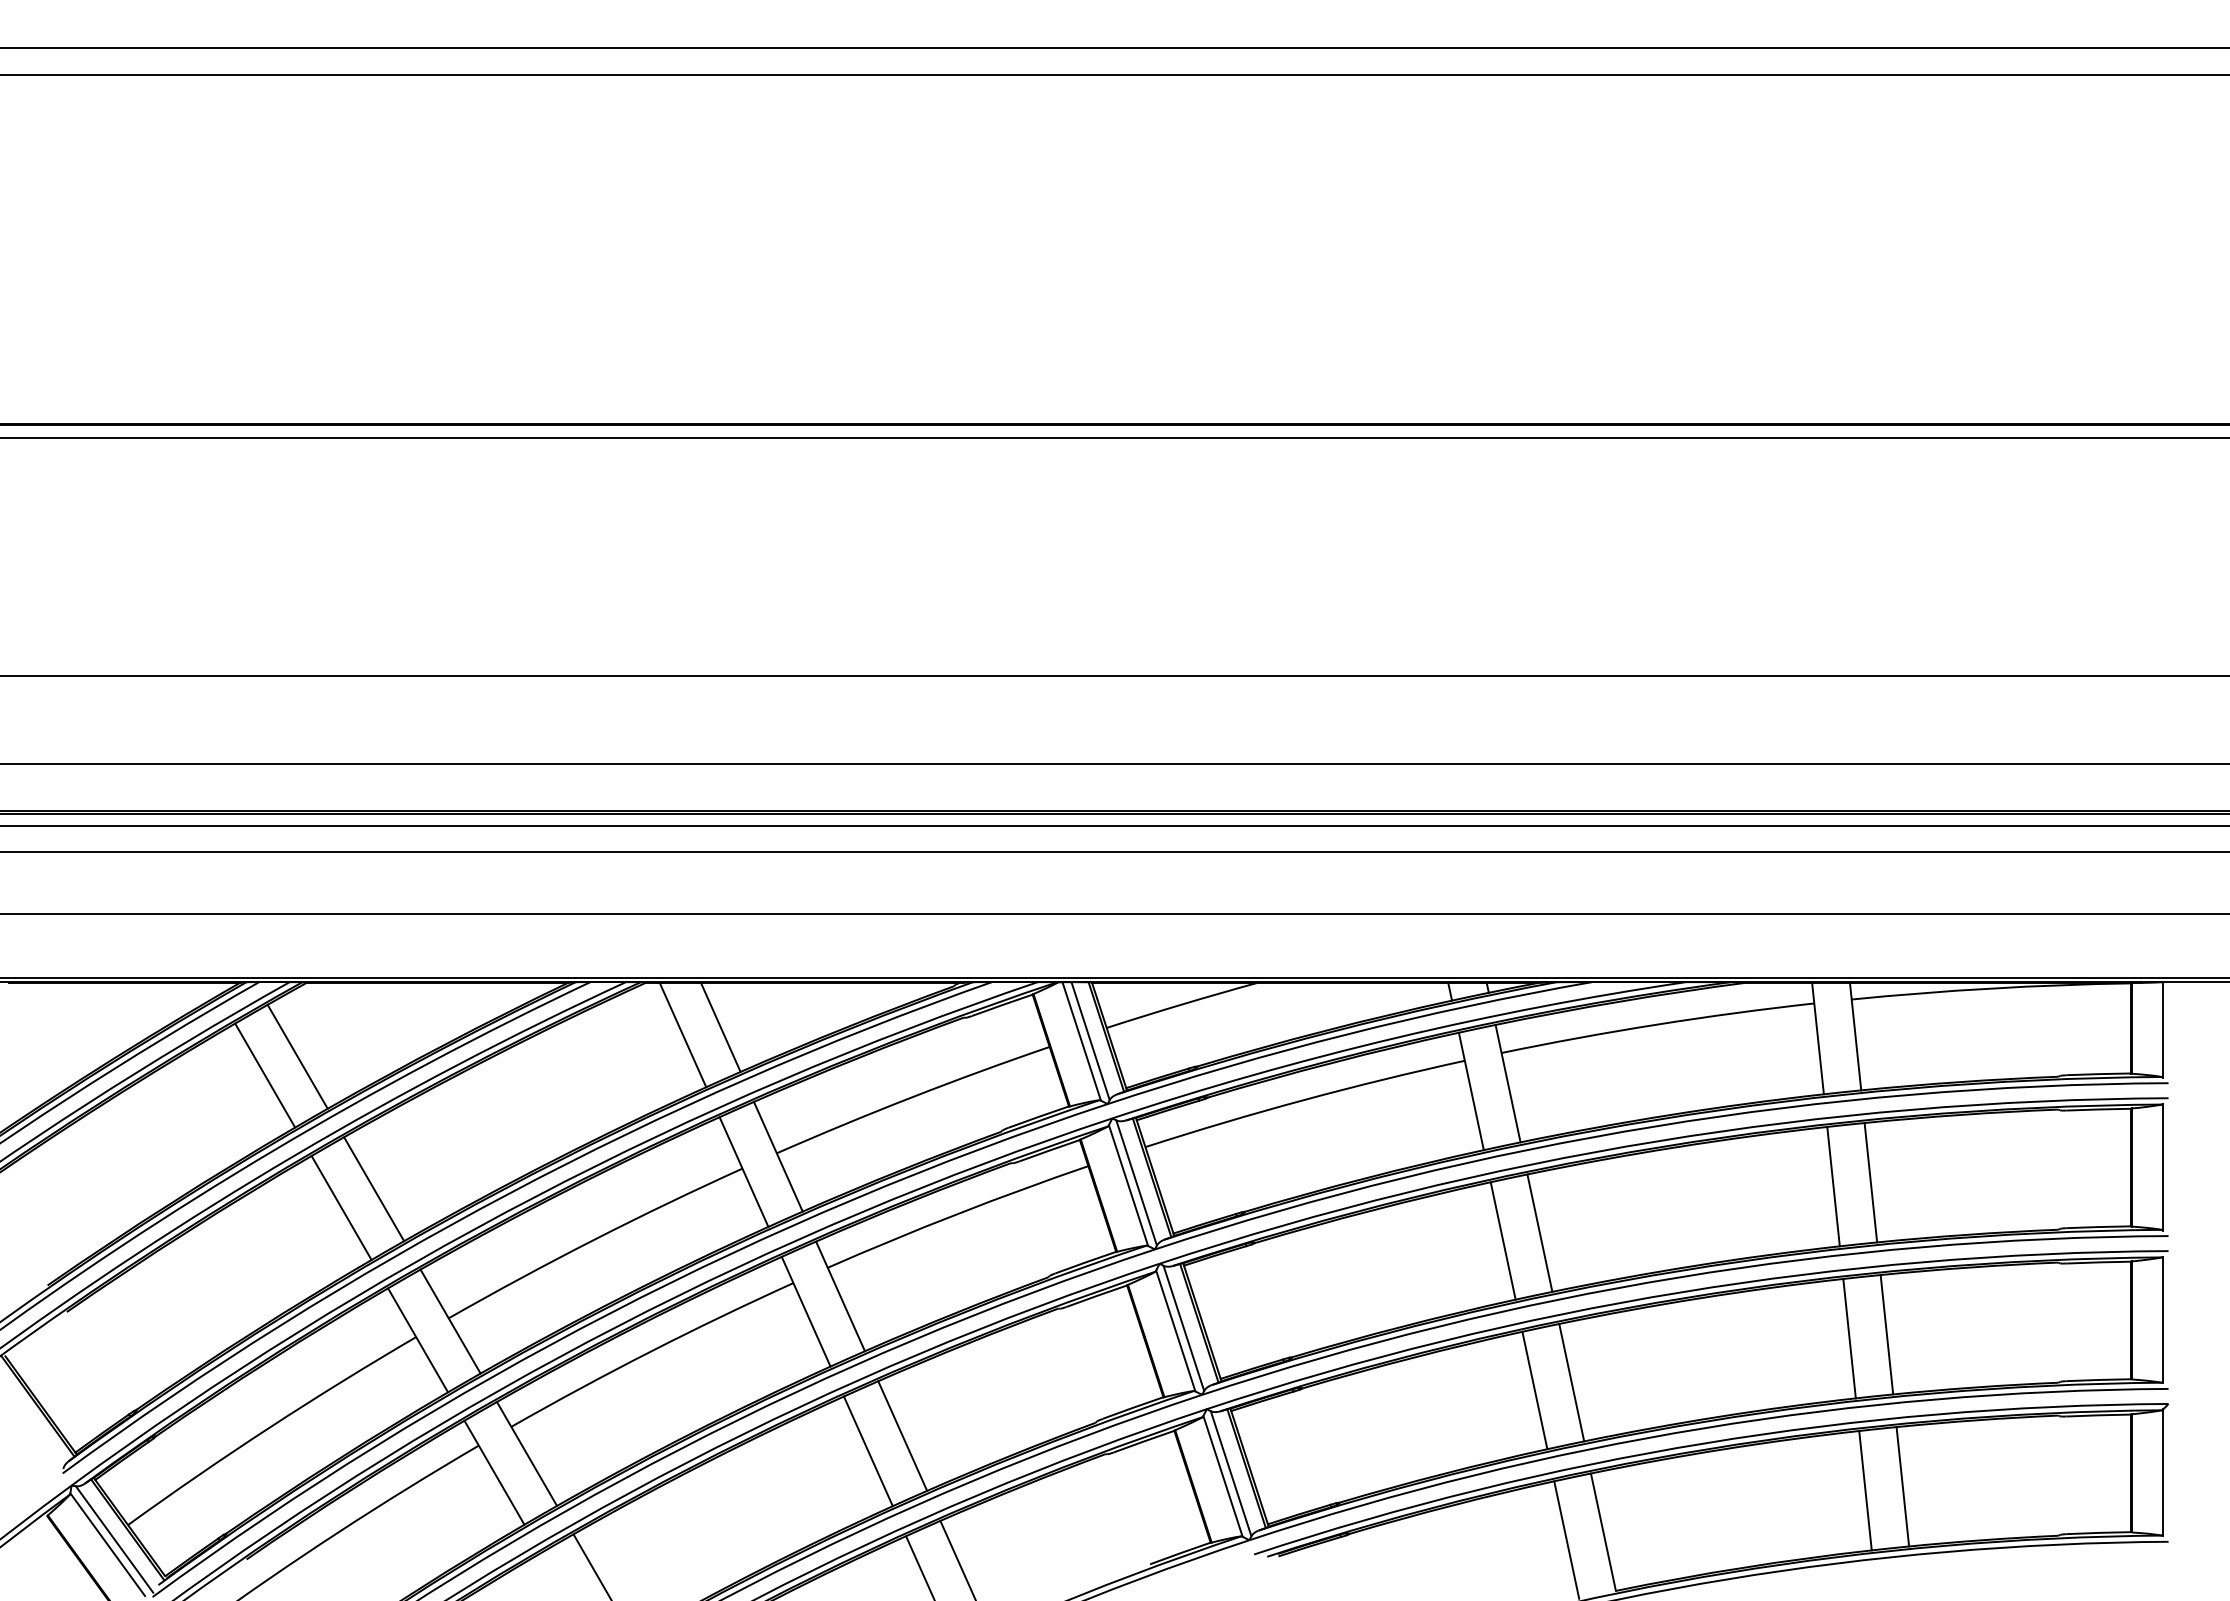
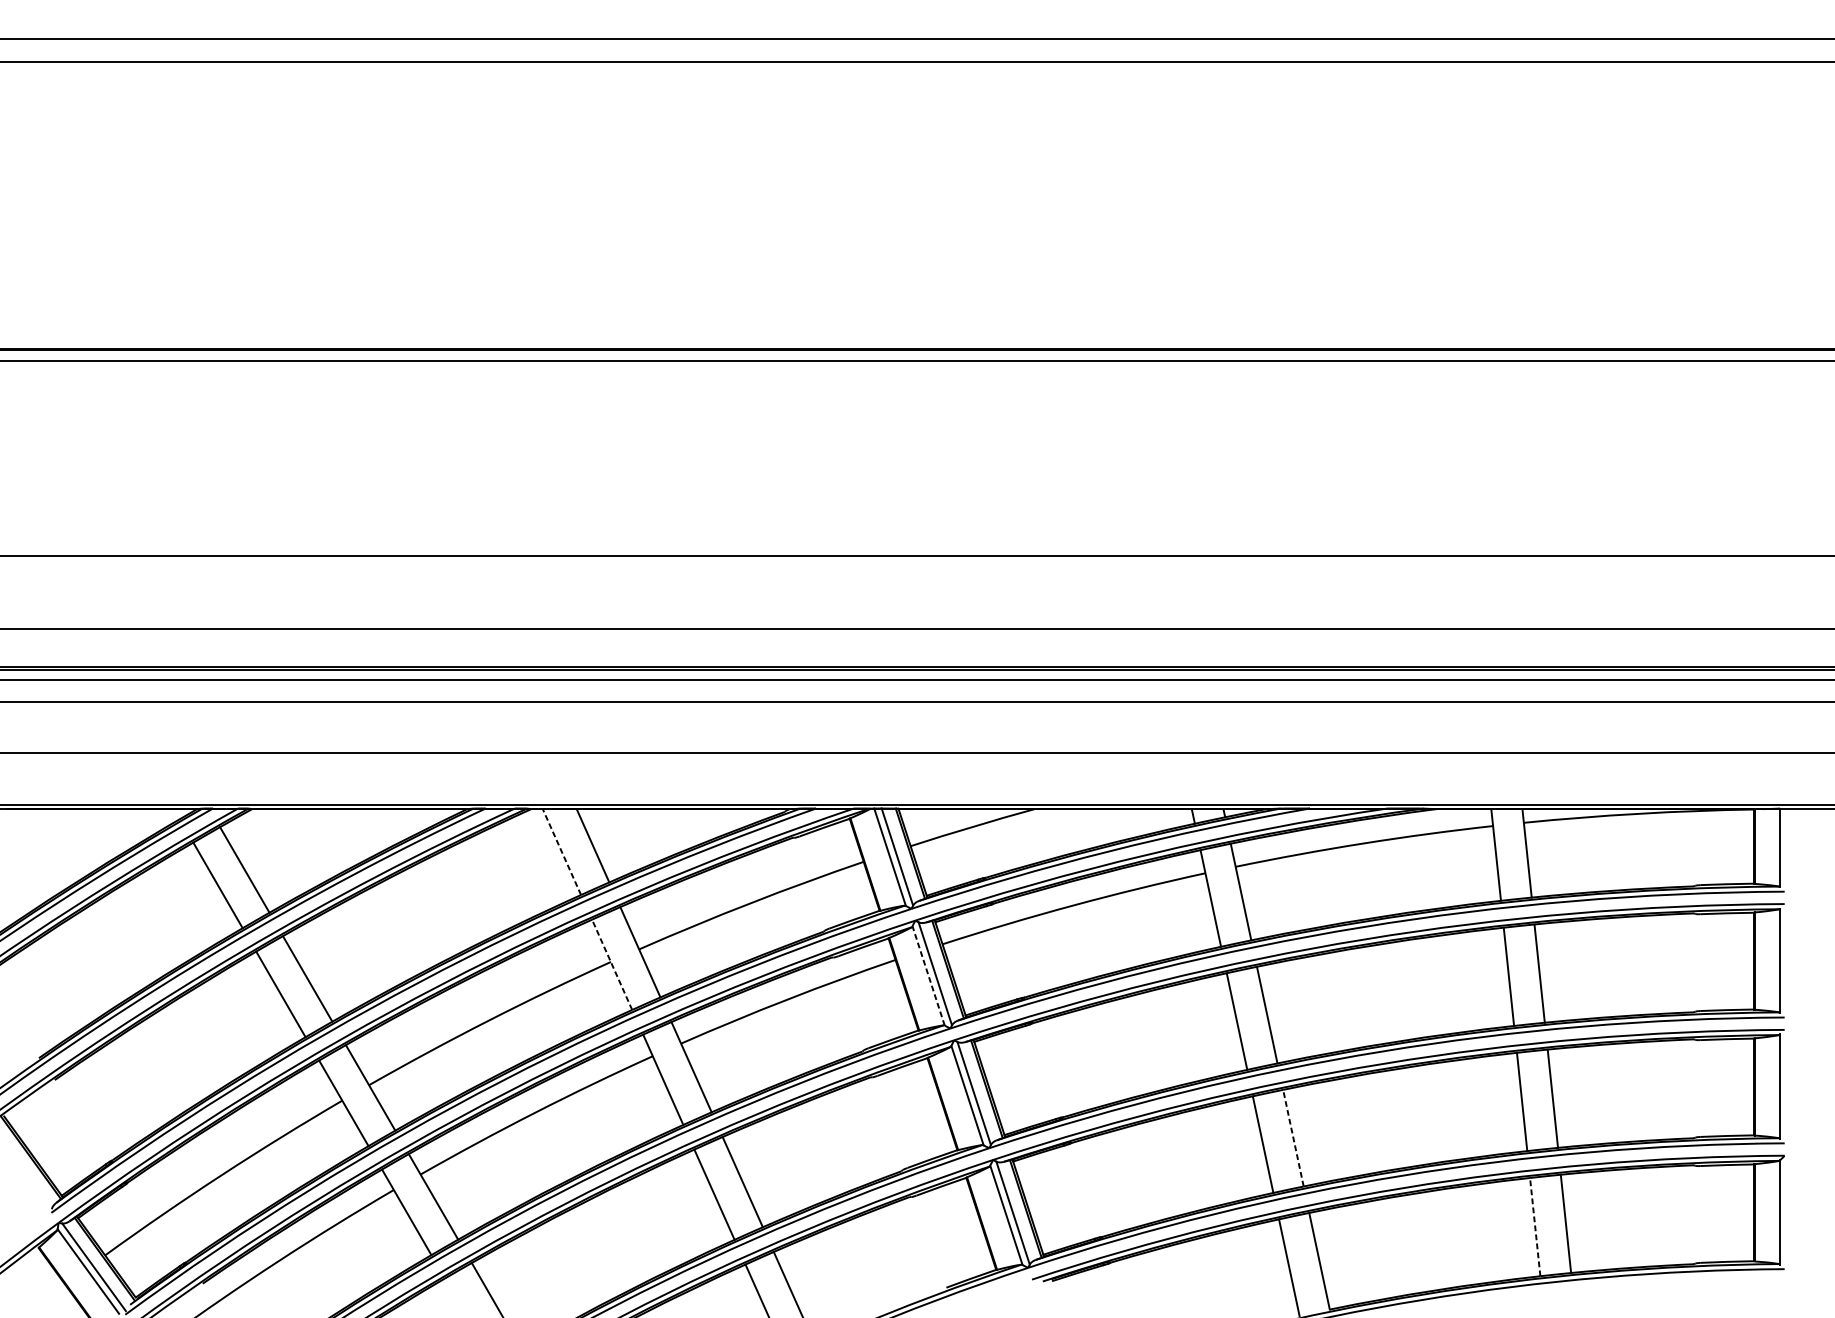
line: (682, 1034) -> (561, 851), solid -> dashed
line: (744, 1172) -> (612, 965), solid -> dashed
line: (1128, 1185) -> (928, 975), solid -> dashed
line: (1571, 1382) -> (1293, 1138), solid -> dashed
line: (1865, 1490) -> (1535, 1226), solid -> dashed

